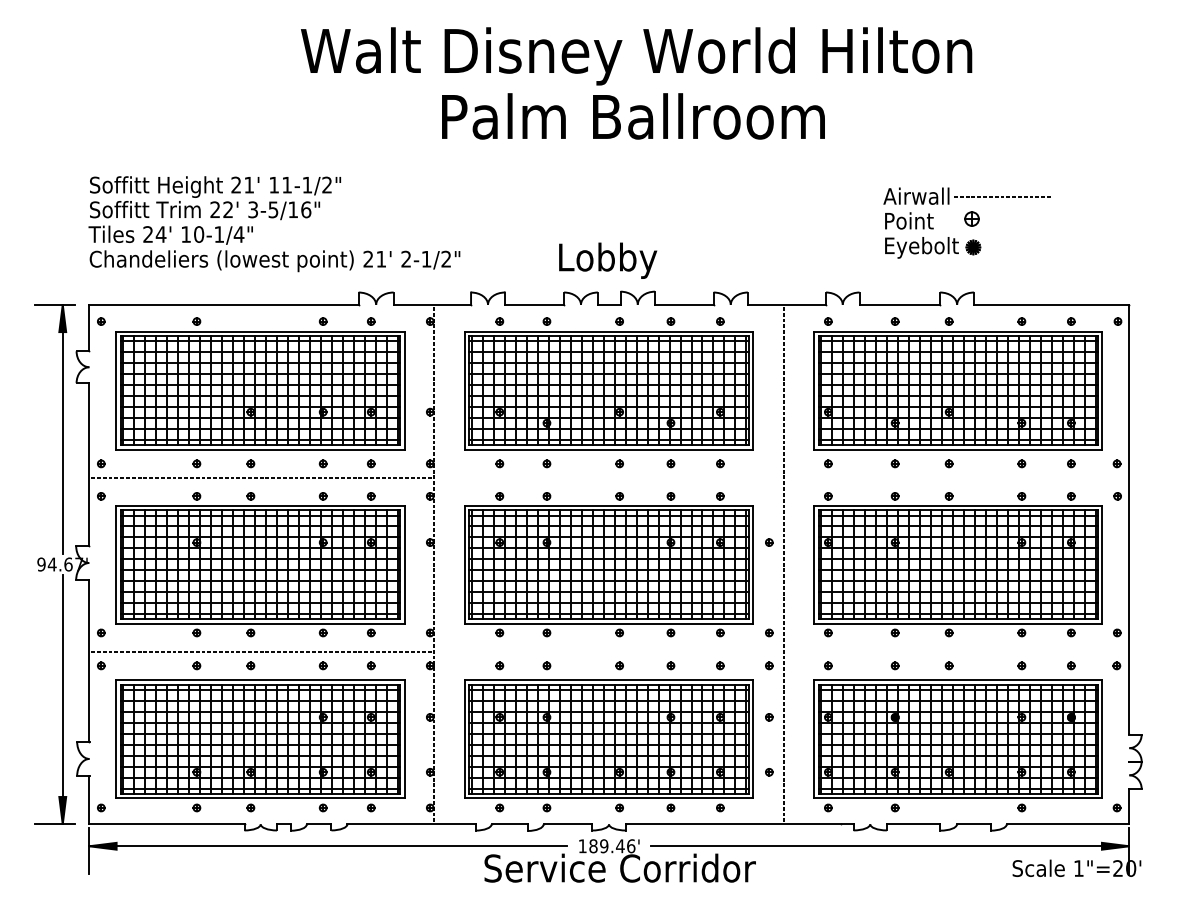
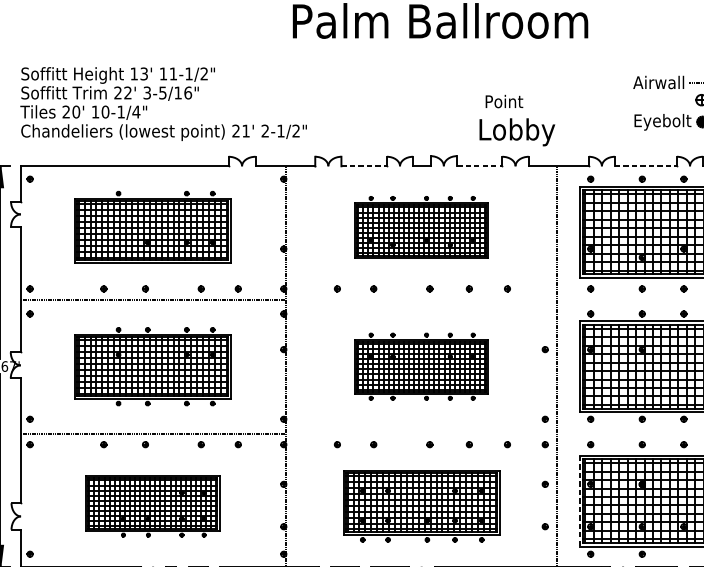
text: (242, 184) -> (139, 73), 21' -> 13'
text: (909, 220) -> (504, 101), moved
text: (160, 234) -> (75, 112), 24' -> 20'
text: (608, 260) -> (517, 132), moved
line: (534, 304) -> (364, 166), solid -> dashed
line: (684, 304) -> (479, 166), solid -> dashed
line: (900, 304) -> (646, 166), solid -> dashed
part: (260, 383) -> (152, 226), size x0.7
part: (608, 383) -> (421, 226), size x0.6
part: (260, 564) -> (152, 366), size x0.7
part: (608, 564) -> (421, 366), size x0.6
line: (813, 739) -> (579, 501), solid -> dashed
part: (260, 745) -> (152, 506), size x0.6
part: (608, 745) -> (421, 506), size x0.7

